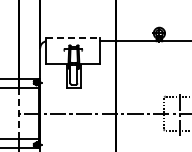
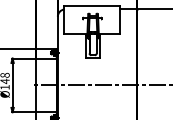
line: (73, 37) -> (92, 5), dashed -> solid
line: (19, 113) -> (36, 85), dashed -> solid

